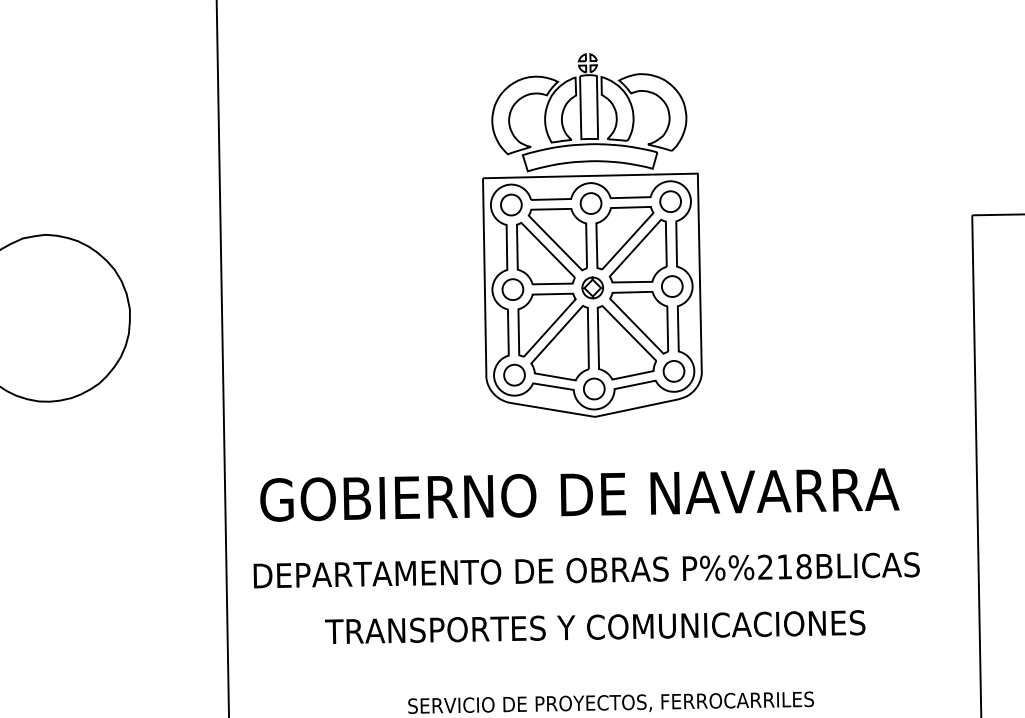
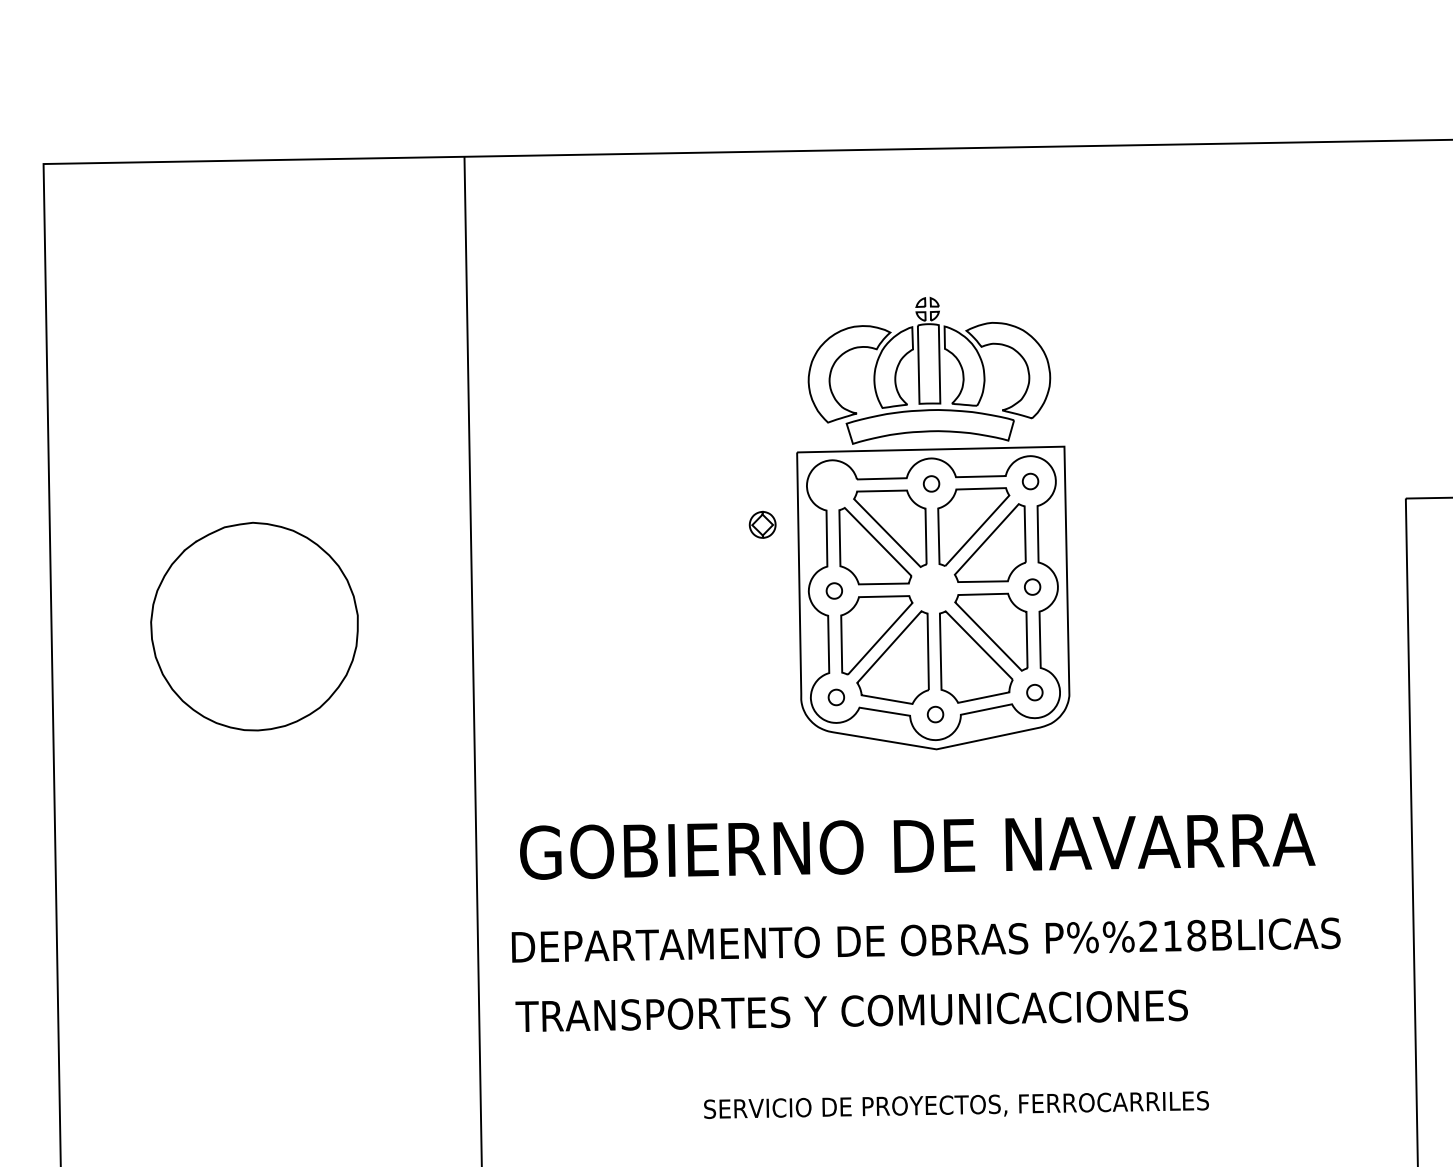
part: (670, 201) -> (1030, 481), size x0.6
part: (590, 203) -> (931, 483), size x0.6
part: (511, 204) -> (832, 485), removed
part: (672, 286) -> (1032, 586), size x0.6
part: (592, 287) -> (762, 524), moved
part: (513, 289) -> (834, 590), size x0.6
part: (673, 371) -> (1034, 692), size x0.6
part: (514, 375) -> (836, 697), size x0.6
part: (594, 388) -> (935, 714), size x0.6
text: (595, 626) -> (851, 1010), moved

